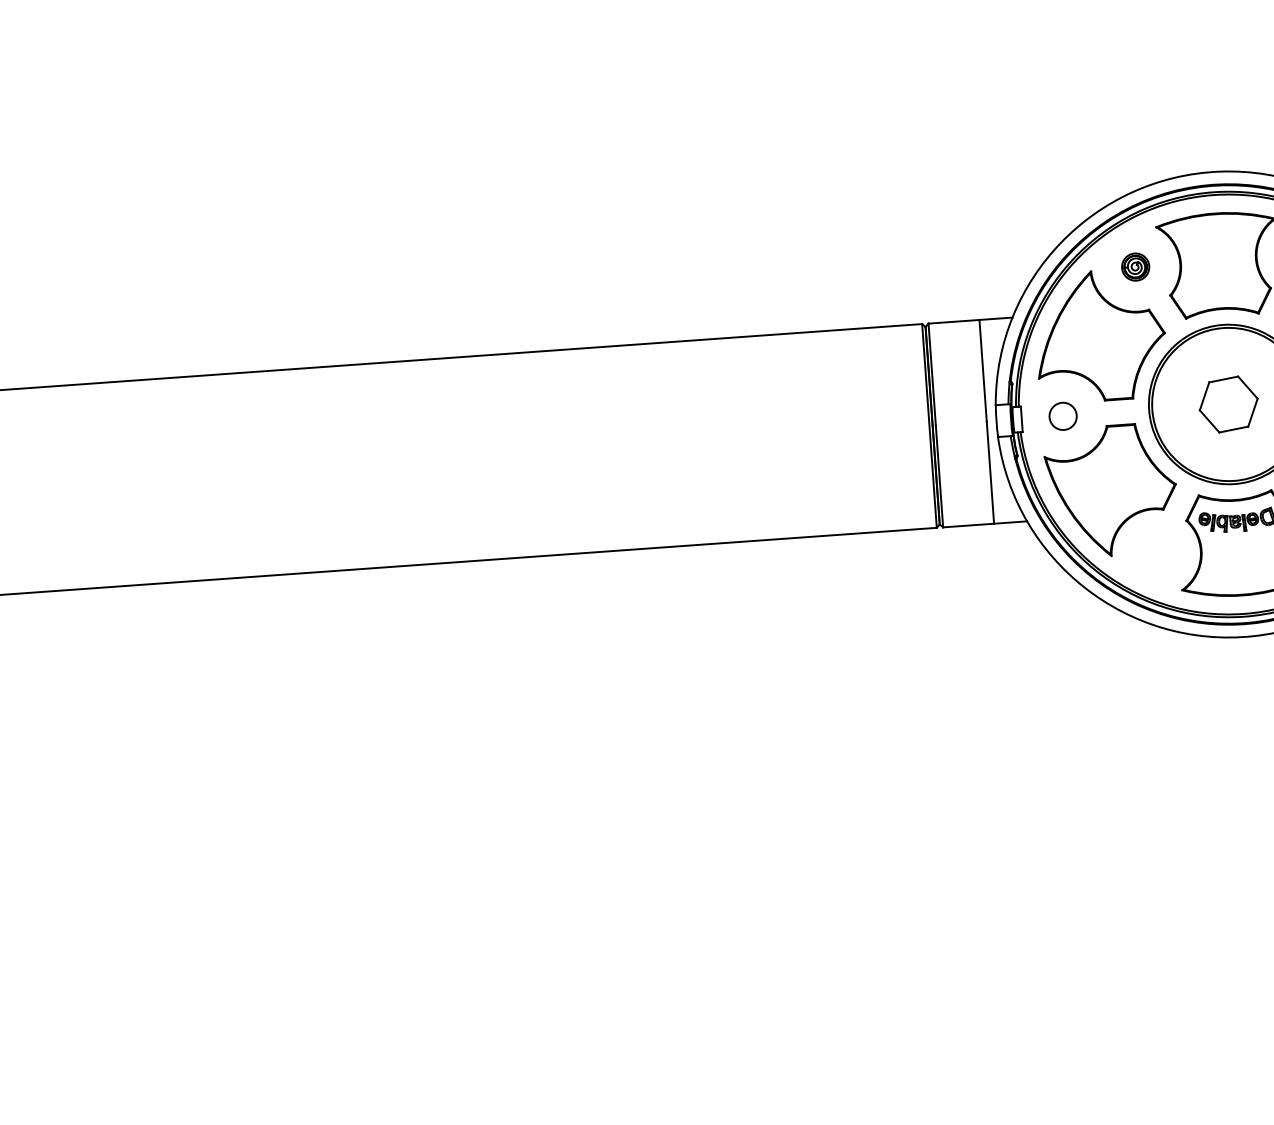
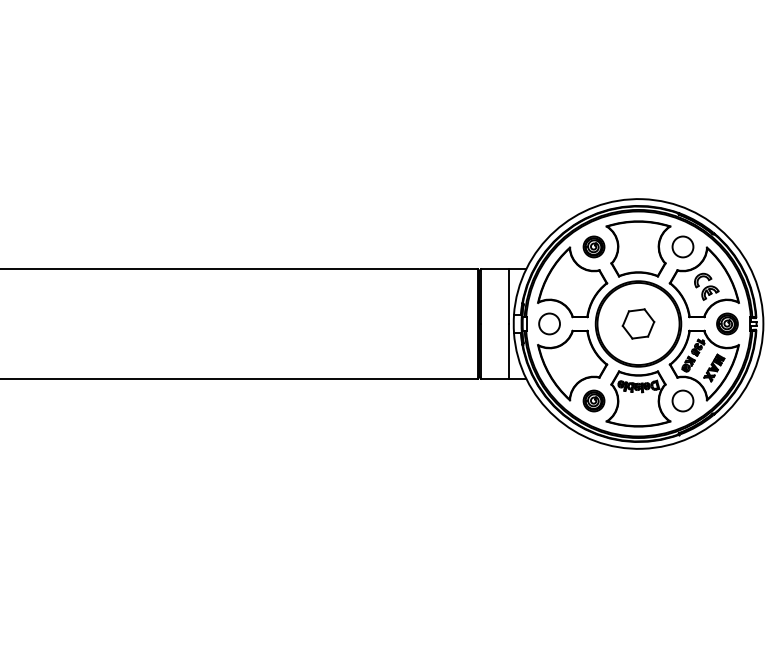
part: (1134, 266) -> (593, 246), size x1.43
circle: (1062, 415) -> (549, 323), size x1.43
part: (1155, 552) -> (593, 400), added

